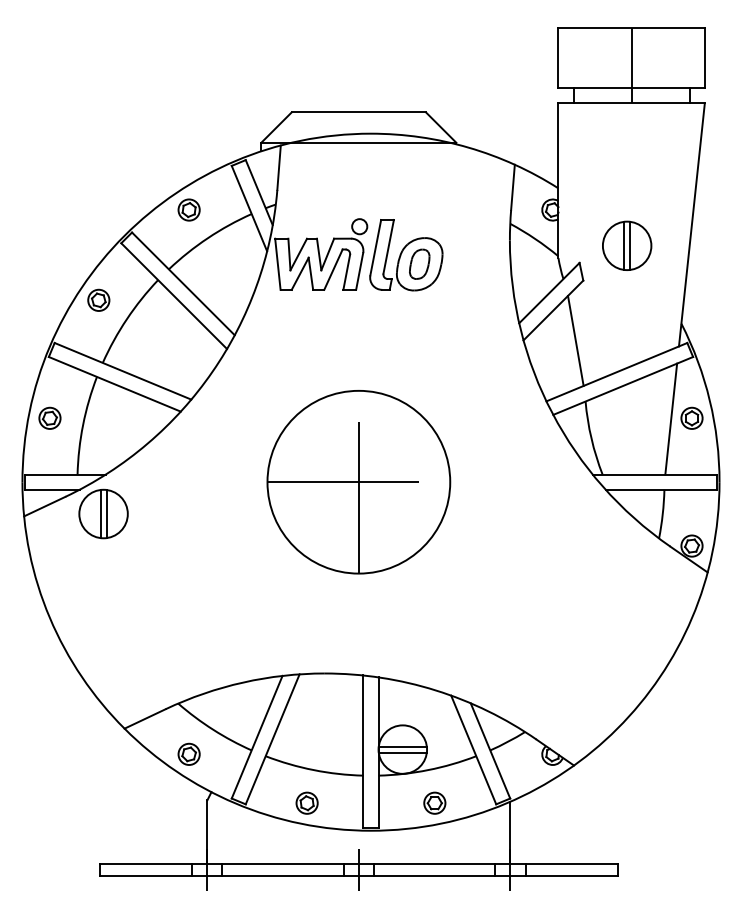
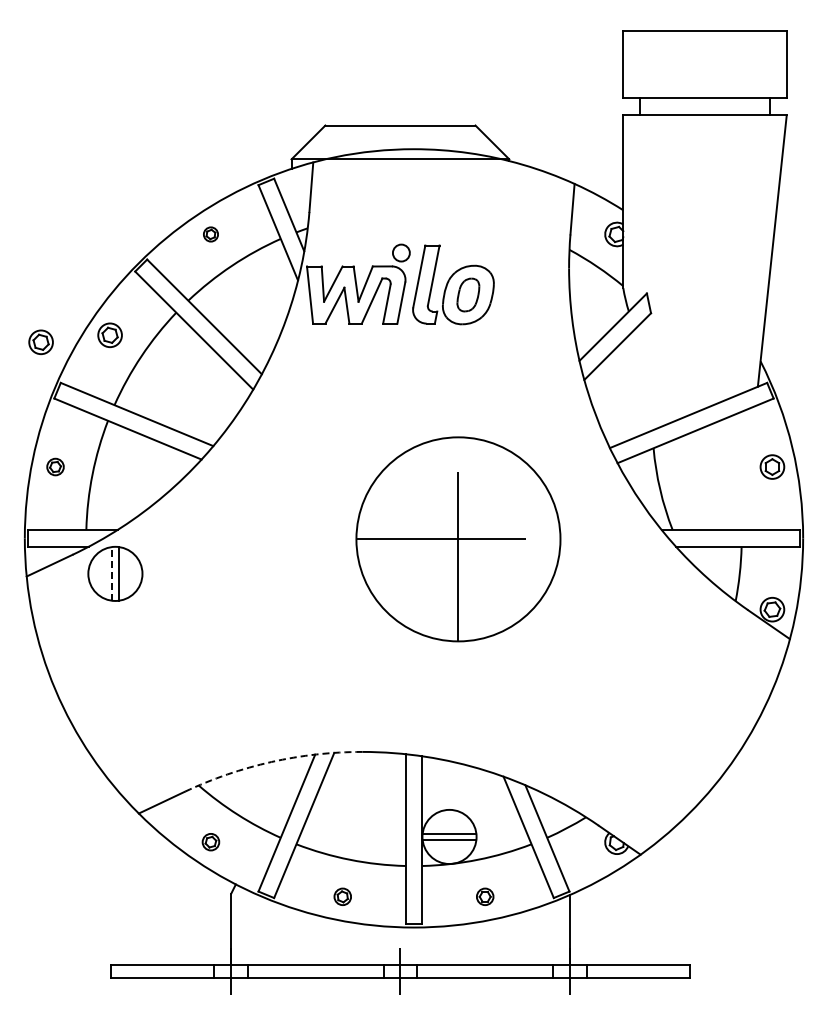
line: (632, 64) -> (705, 72), removed
part: (188, 210) -> (210, 234), size x0.6
part: (626, 245) -> (699, 274), removed
part: (36, 306) -> (40, 342), added
line: (575, 340) -> (642, 380), removed
part: (49, 417) -> (55, 466), size x0.7
line: (670, 418) -> (748, 467), removed
part: (358, 482) -> (458, 539), moved
line: (100, 513) -> (112, 573), solid -> dashed
arc: (243, 682) -> (271, 762), solid -> dashed
part: (188, 753) -> (210, 841), size x0.7
part: (306, 802) -> (342, 896), size x0.7
part: (434, 802) -> (484, 896), size x0.7

